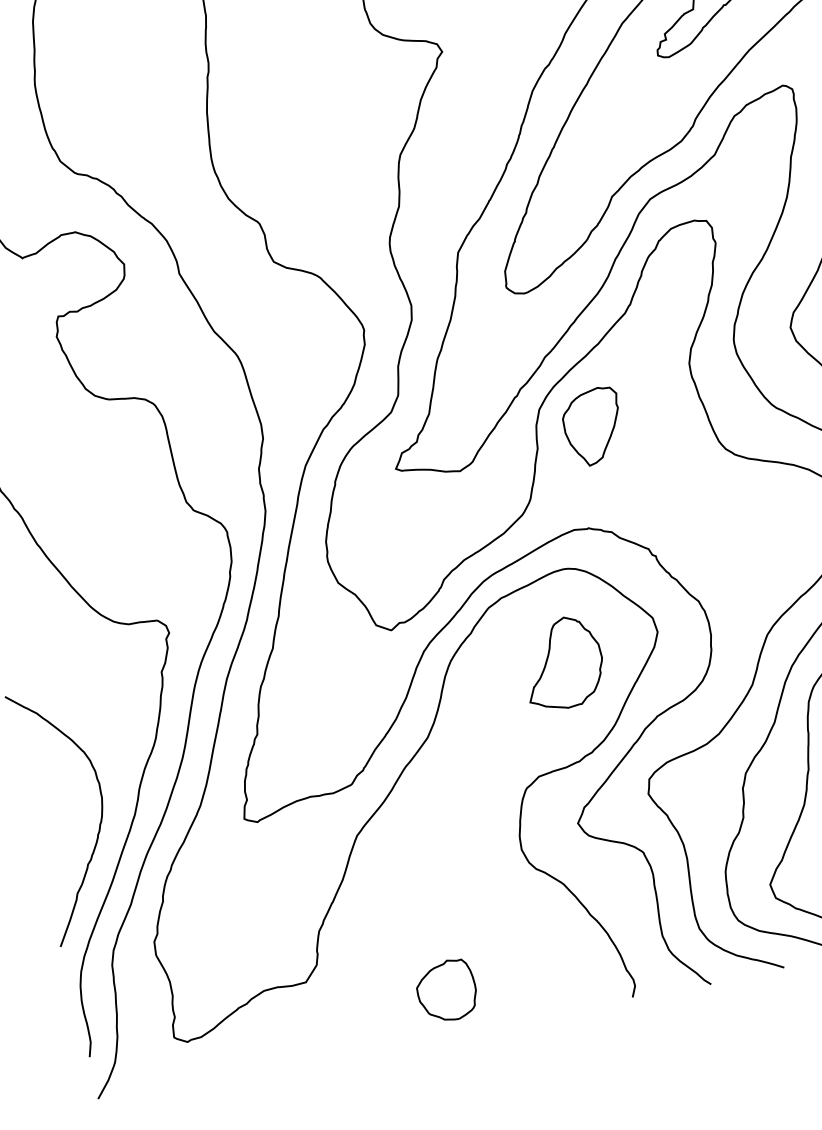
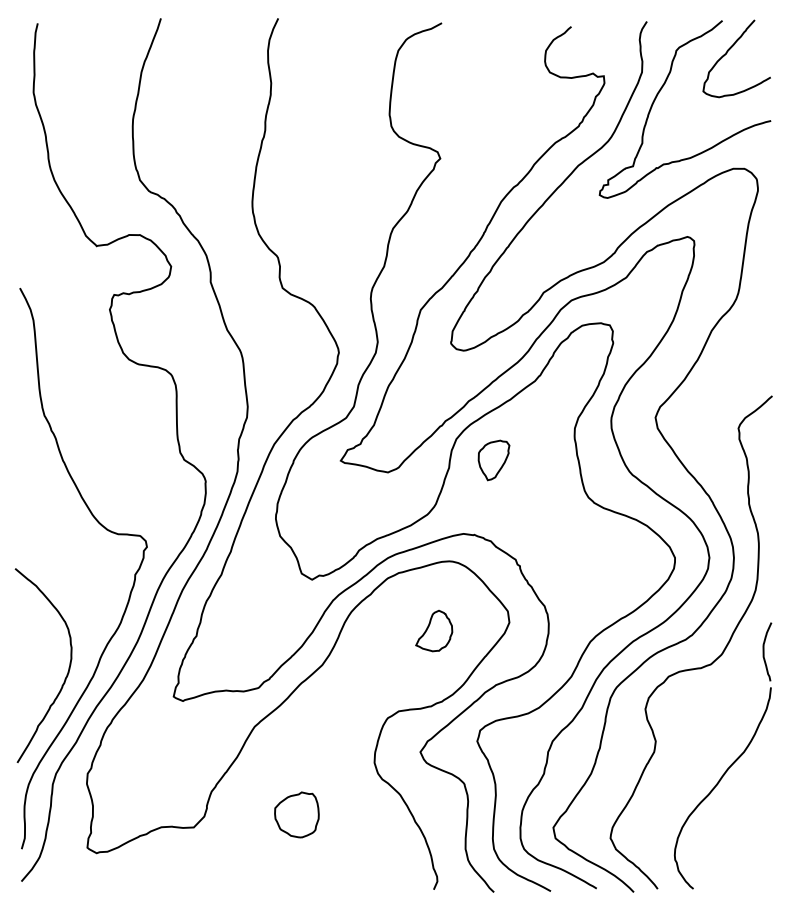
part: (592, 427) -> (493, 460), size x0.7
part: (563, 662) -> (434, 630), size x0.6
part: (446, 990) -> (296, 814), moved

